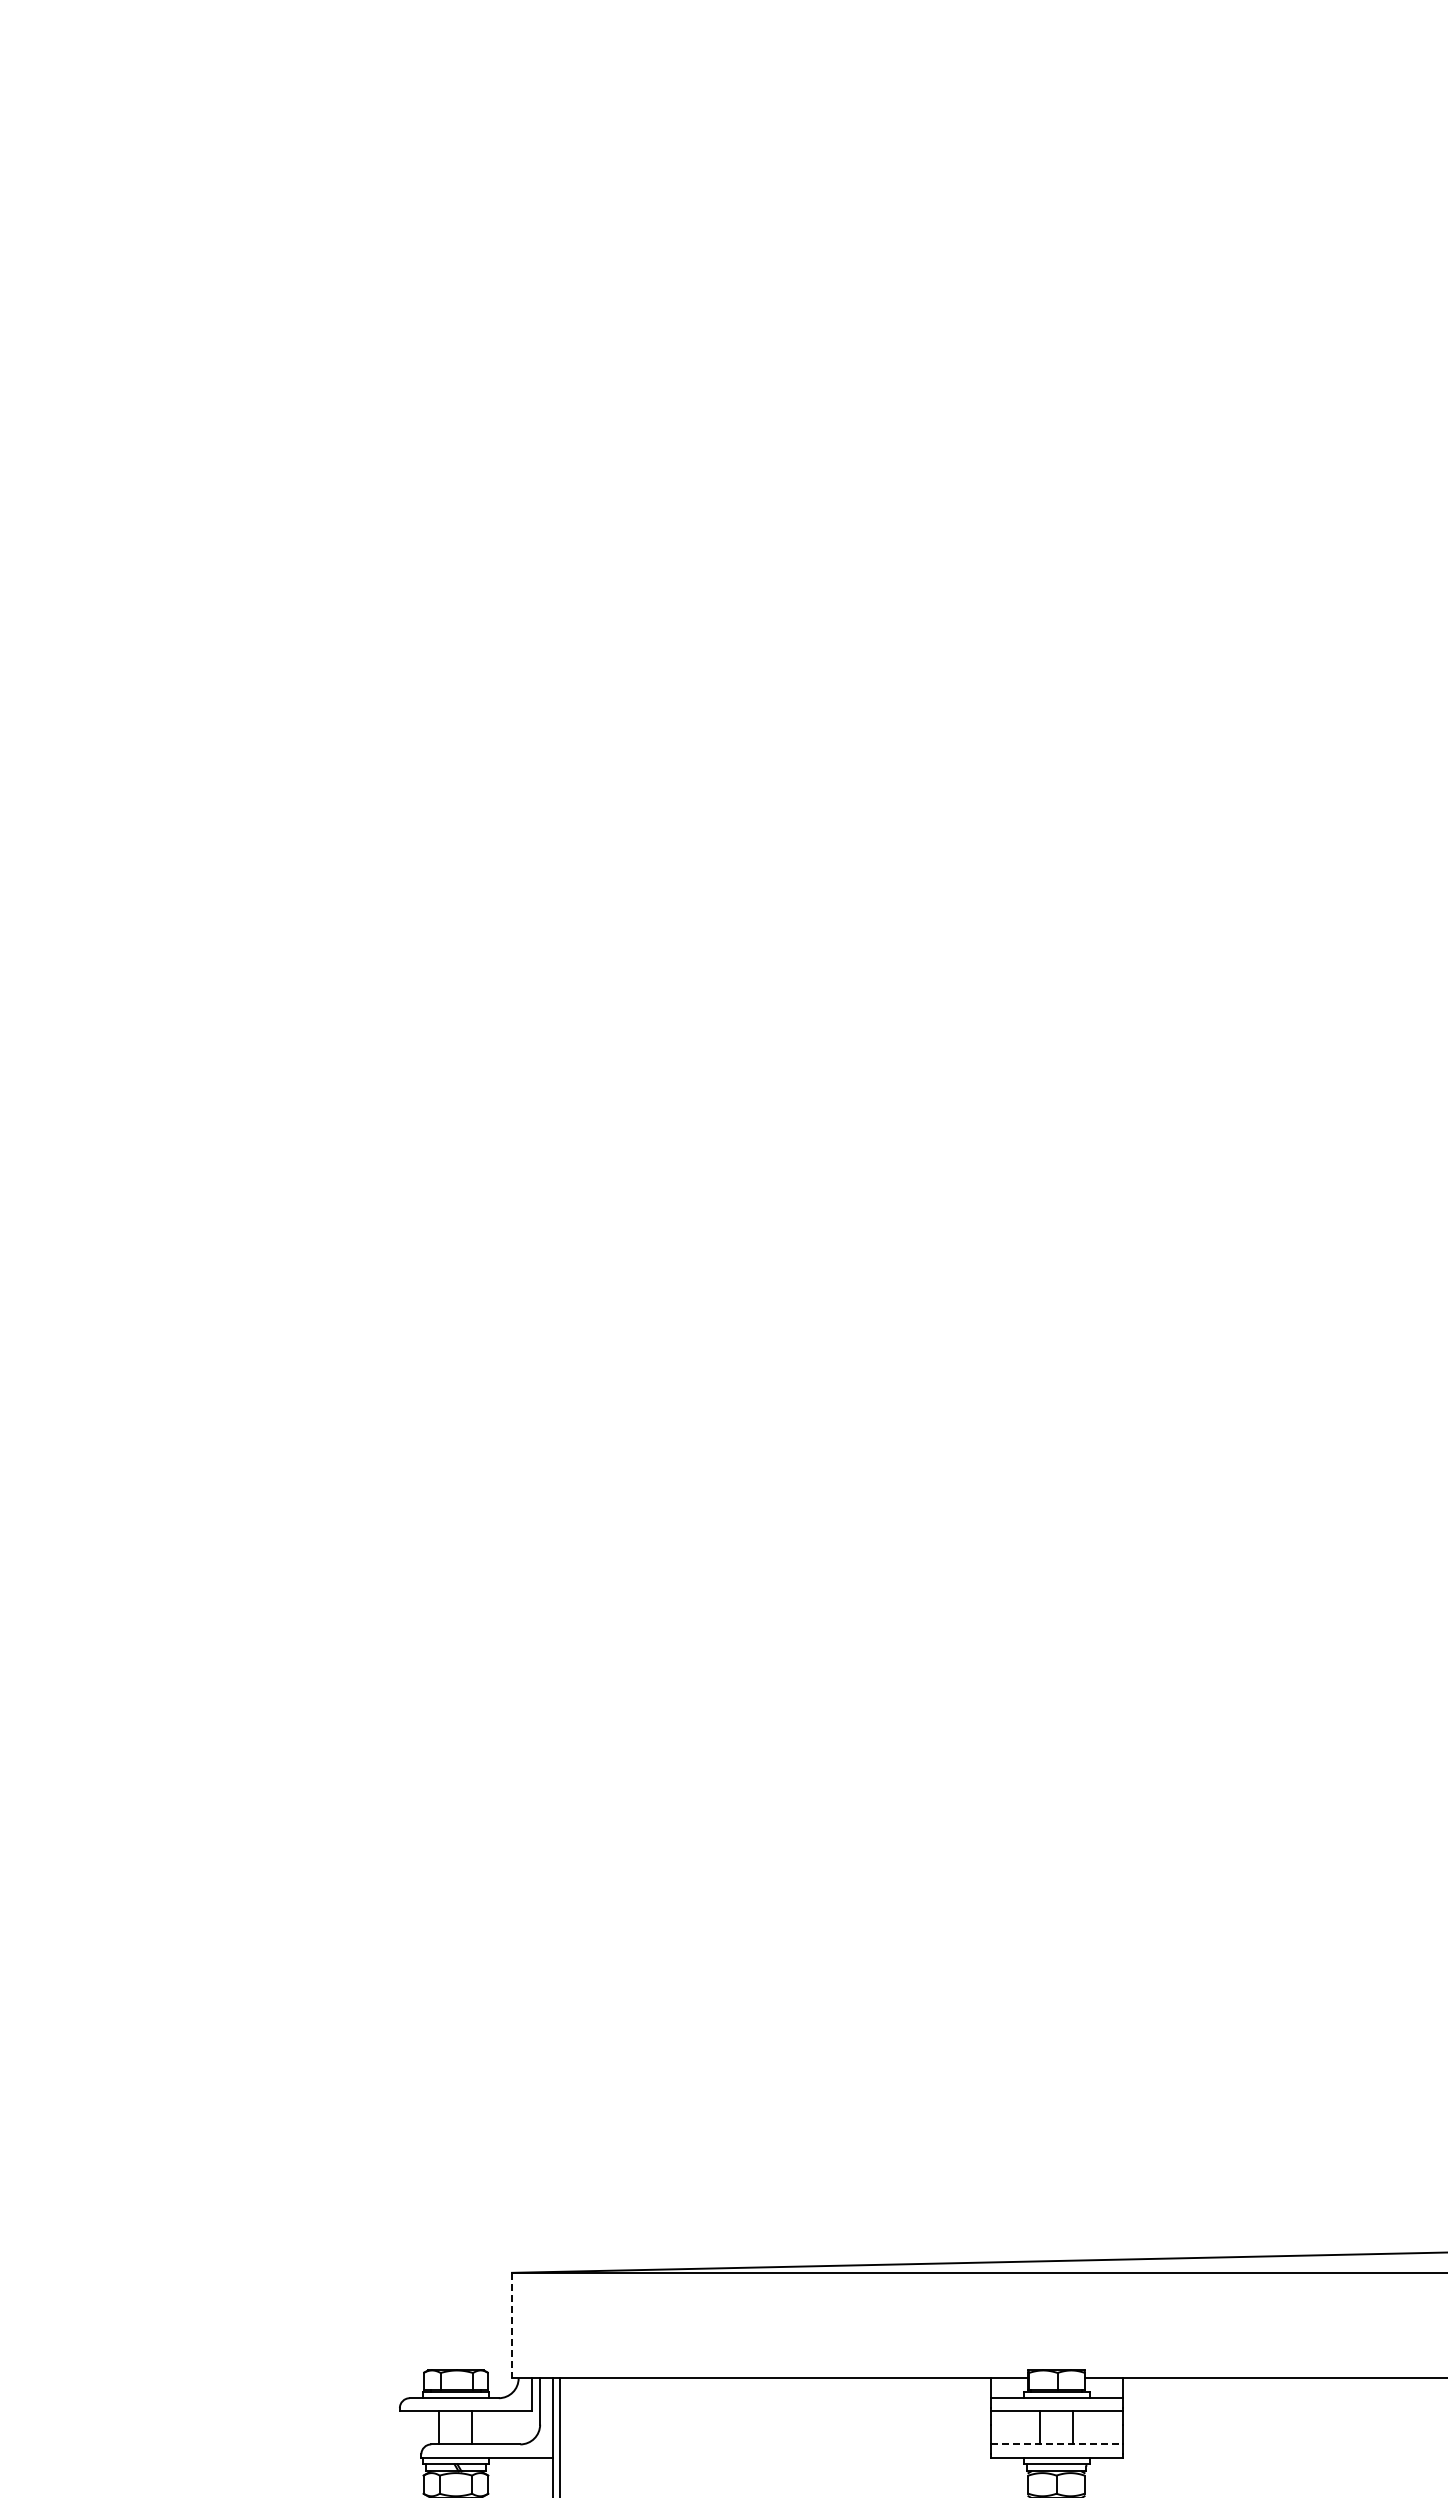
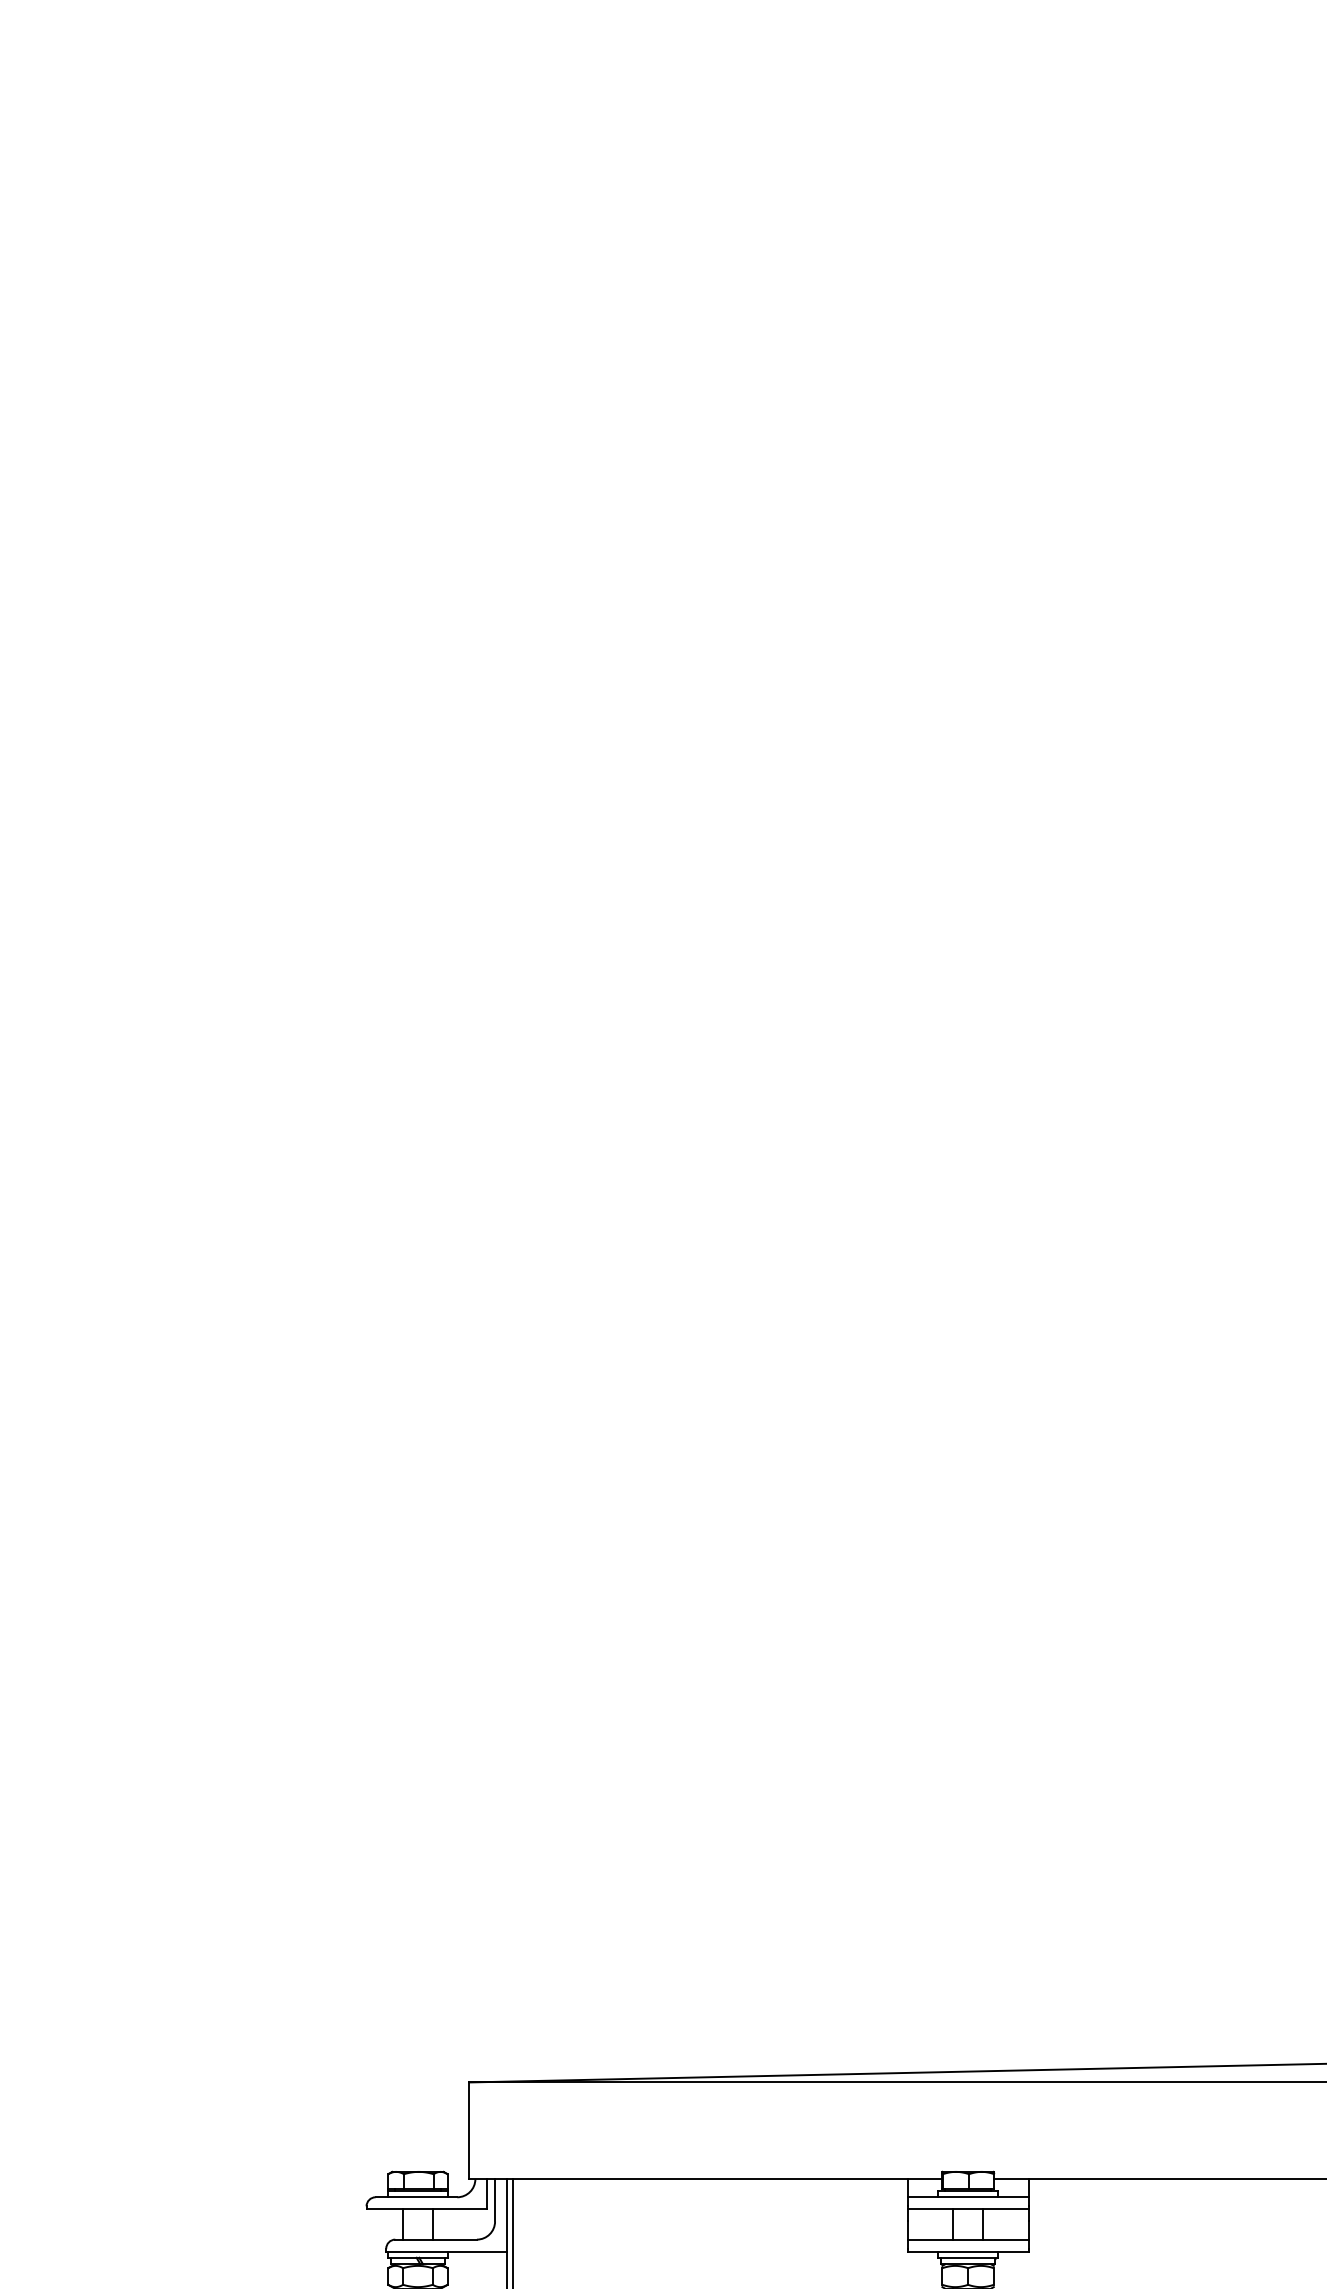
line: (512, 2325) -> (469, 2130), dashed -> solid
line: (1056, 2444) -> (968, 2239), dashed -> solid

